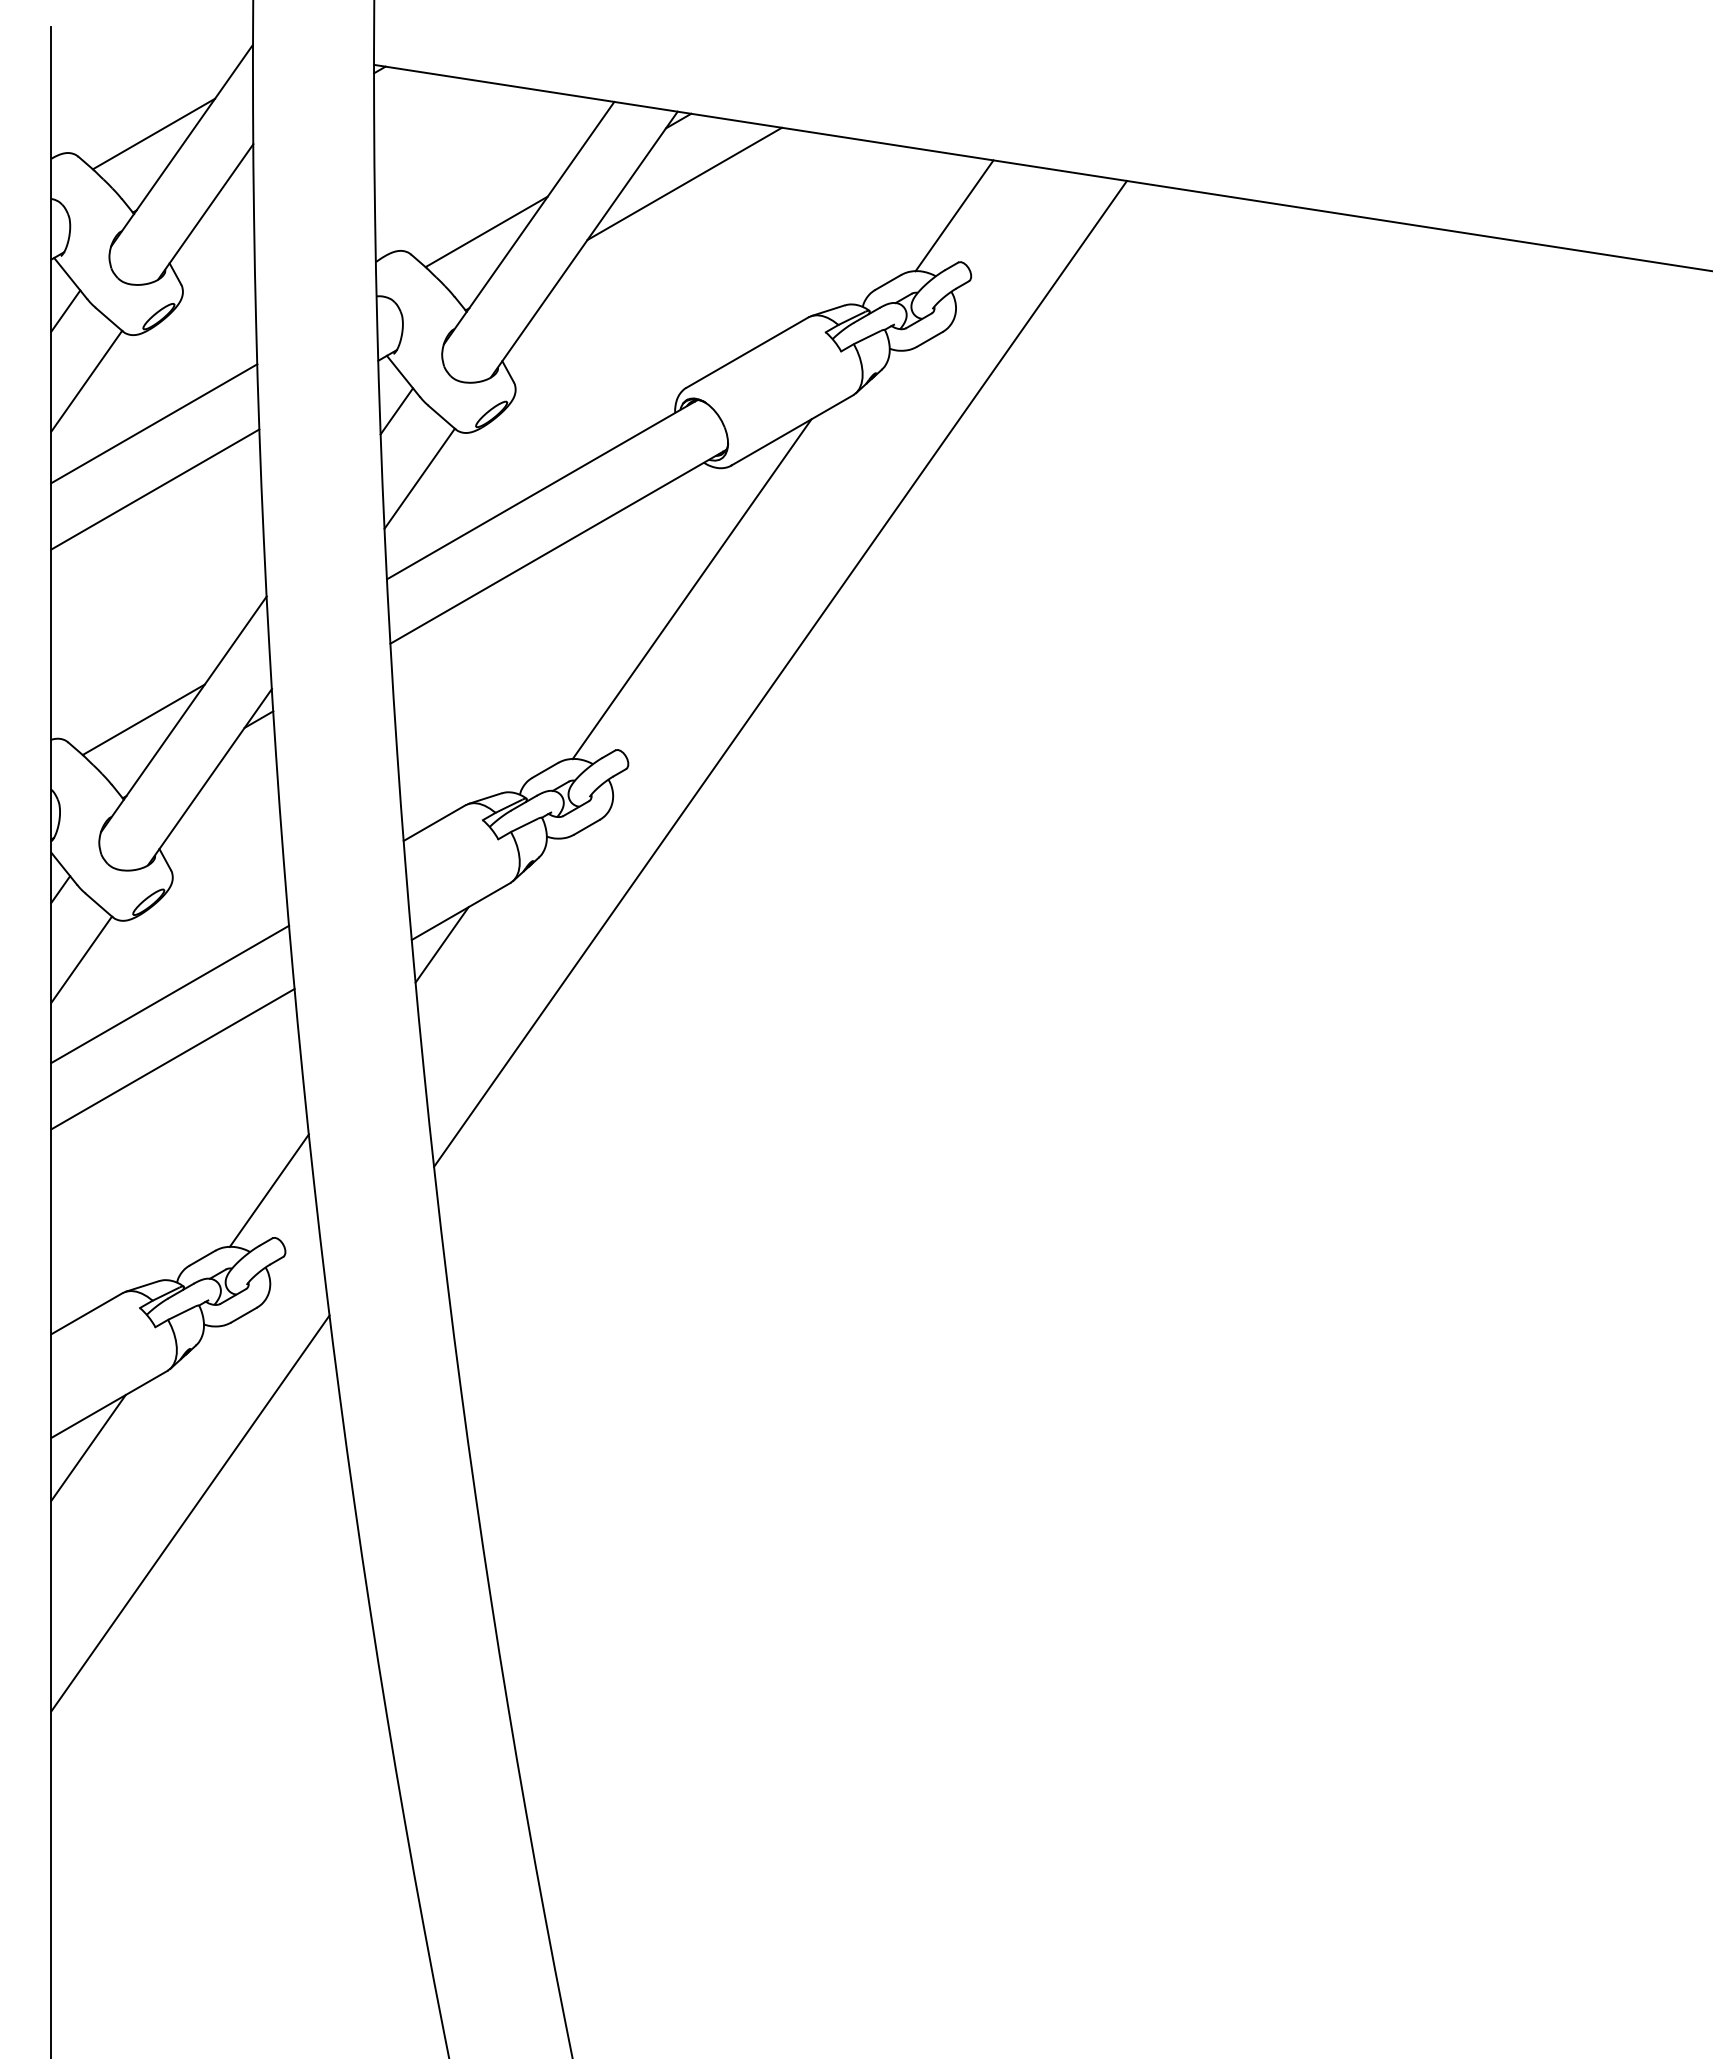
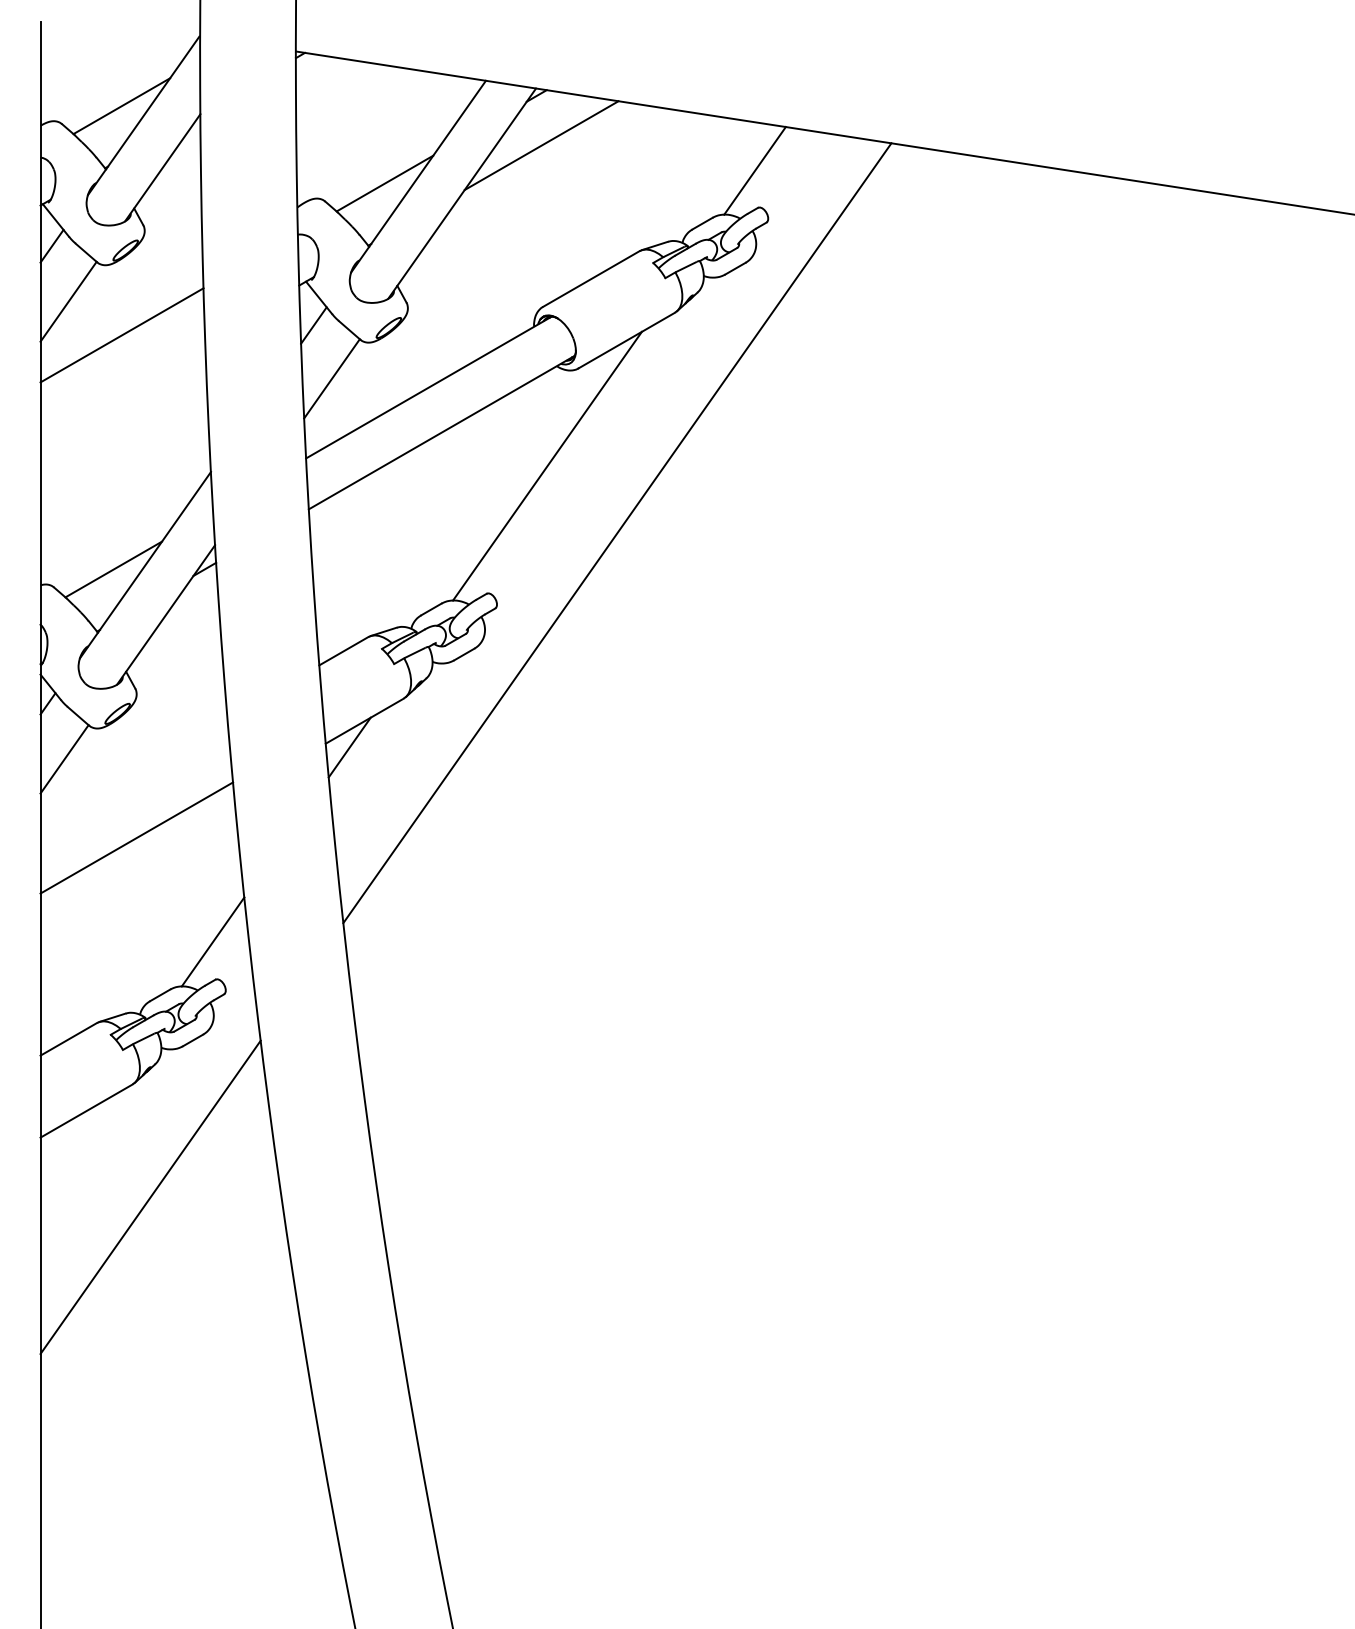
line: (155, 489) -> (123, 387), removed
line: (170, 994) -> (134, 786), removed
line: (88, 1448) -> (70, 1145), removed

